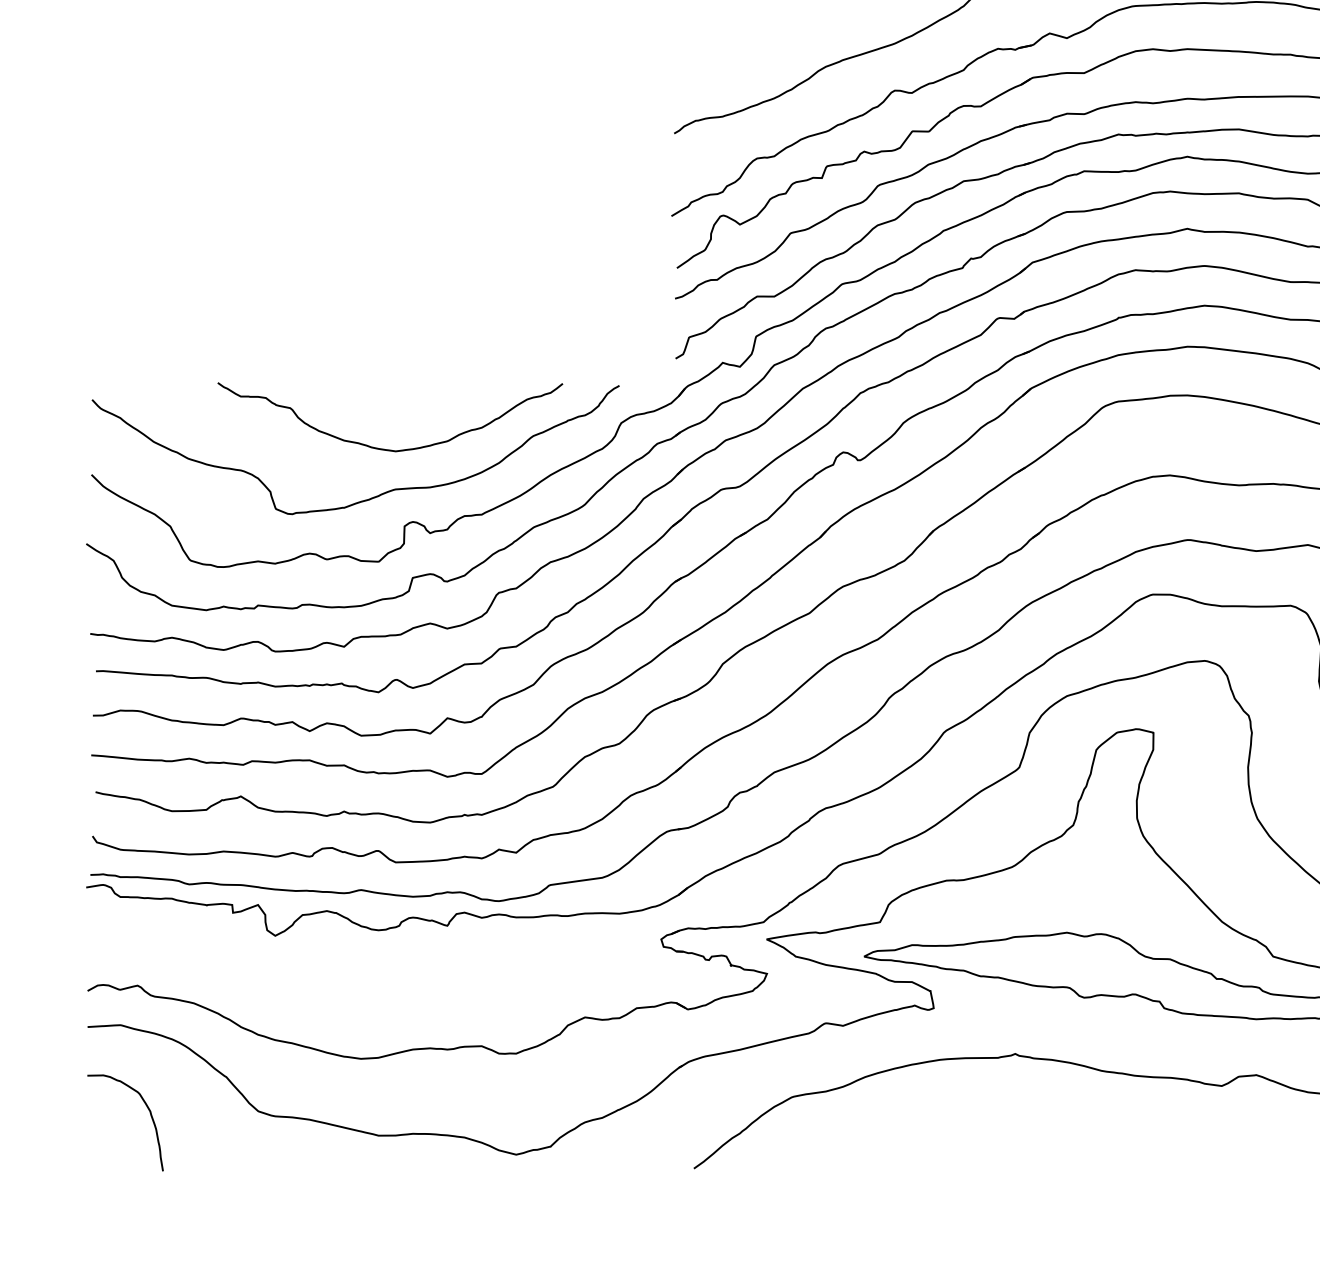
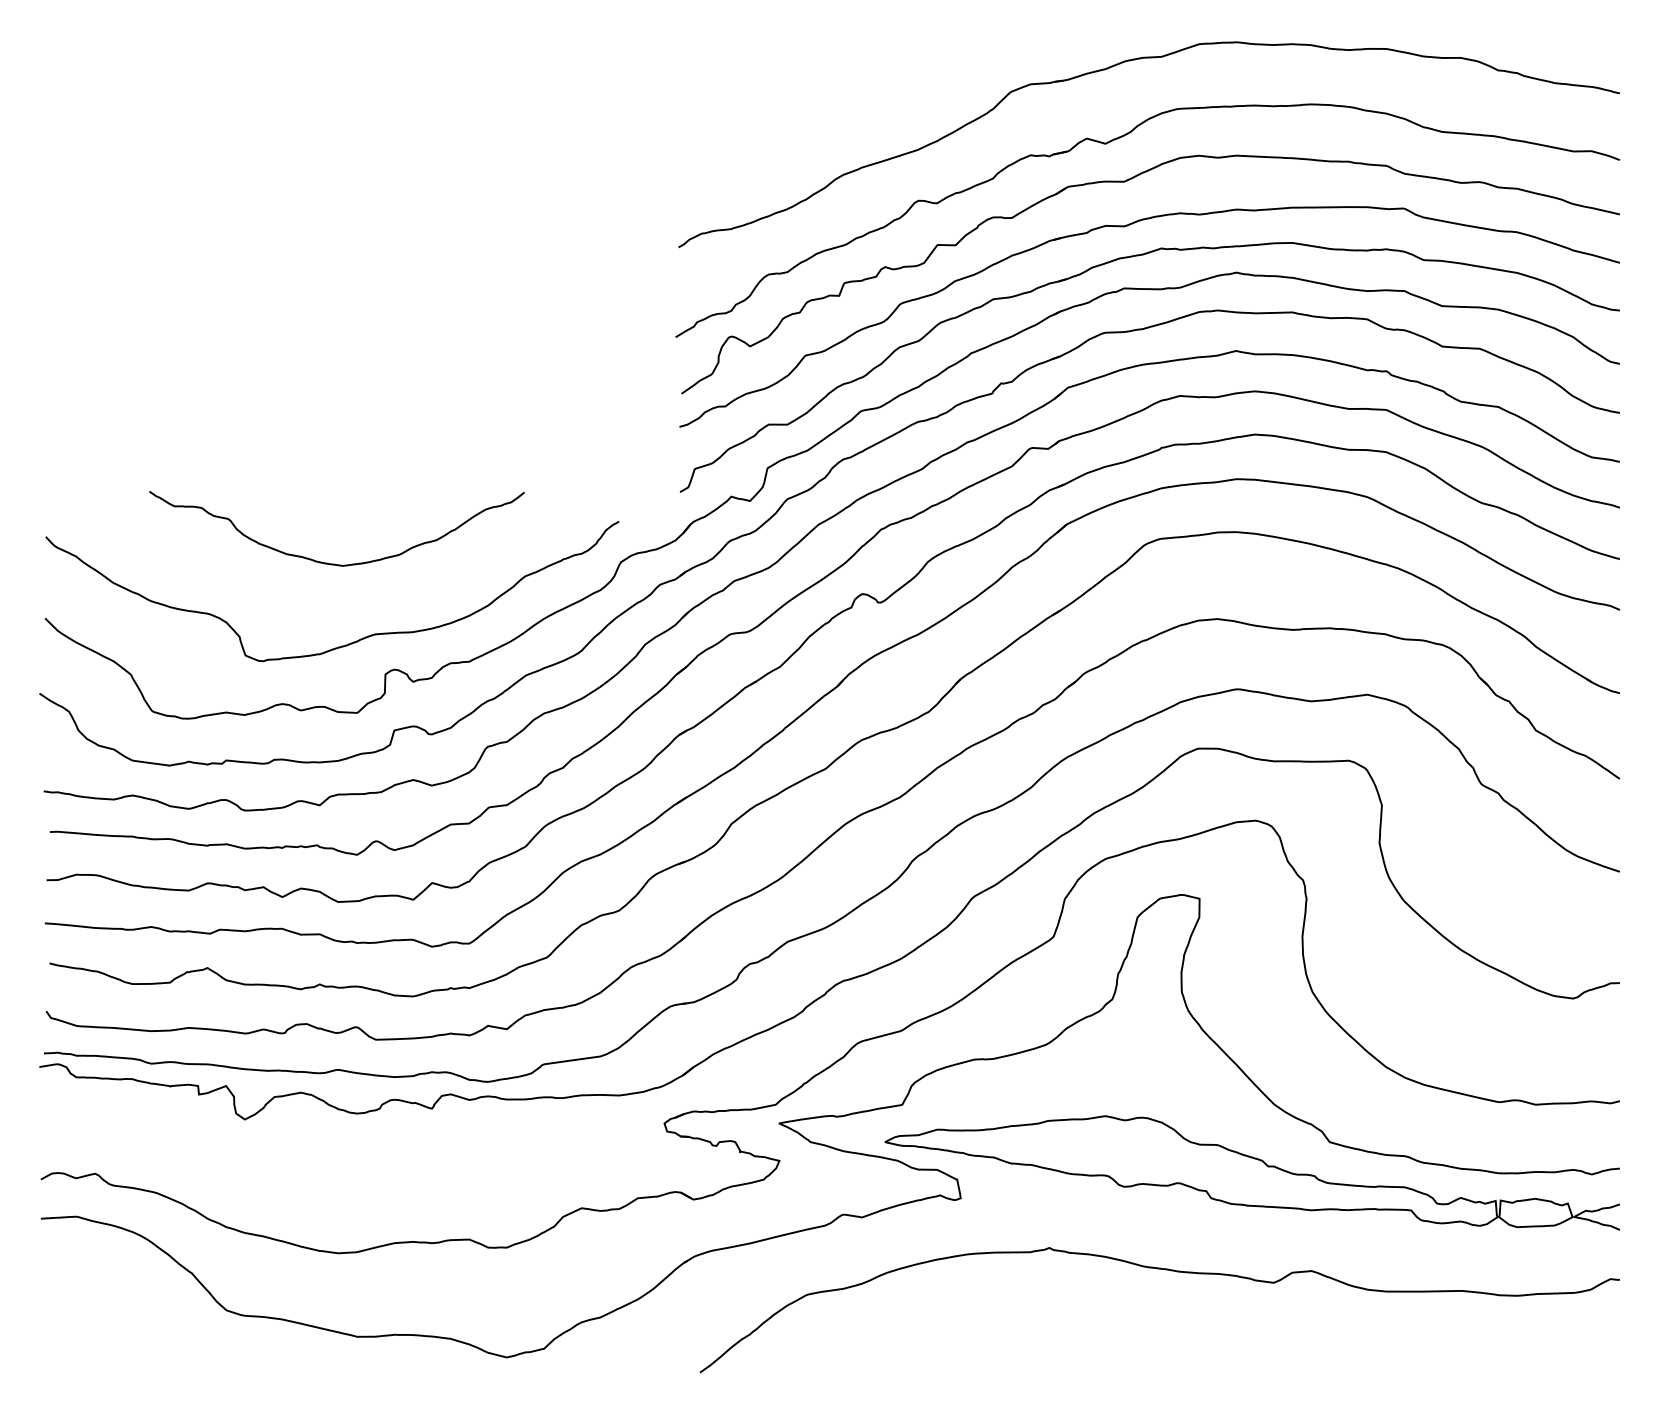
curve: (388, 449) -> (334, 563), moved
curve: (150, 1116) -> (109, 1316), removed

